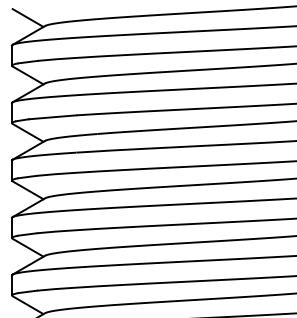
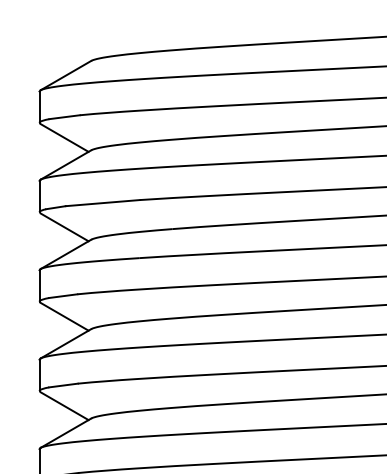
line: (27, 17) -> (63, 47), removed

